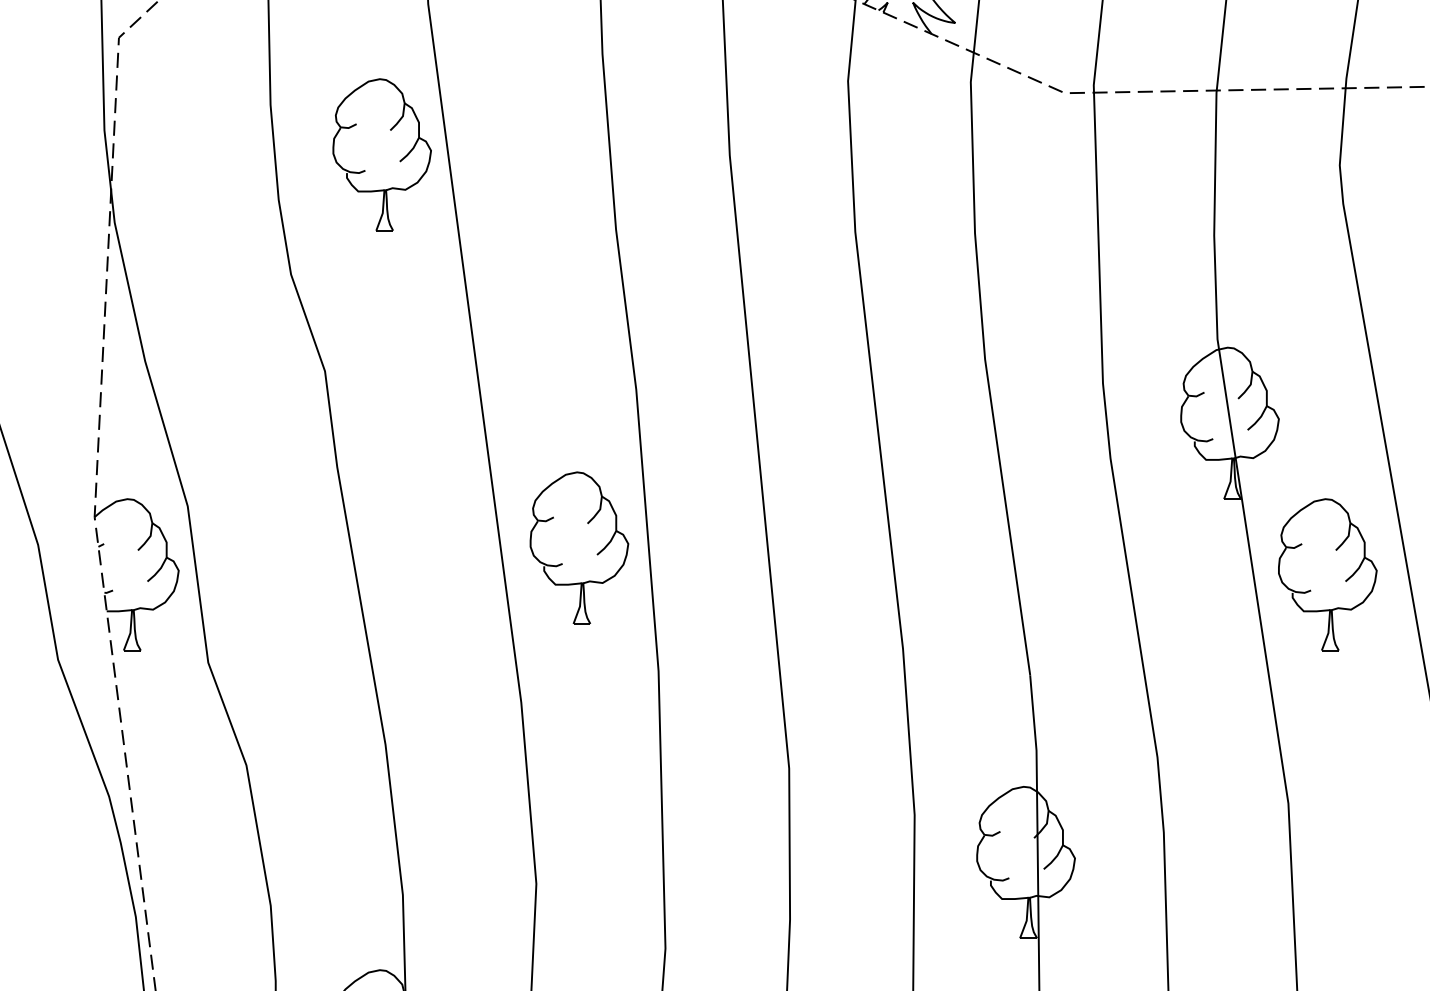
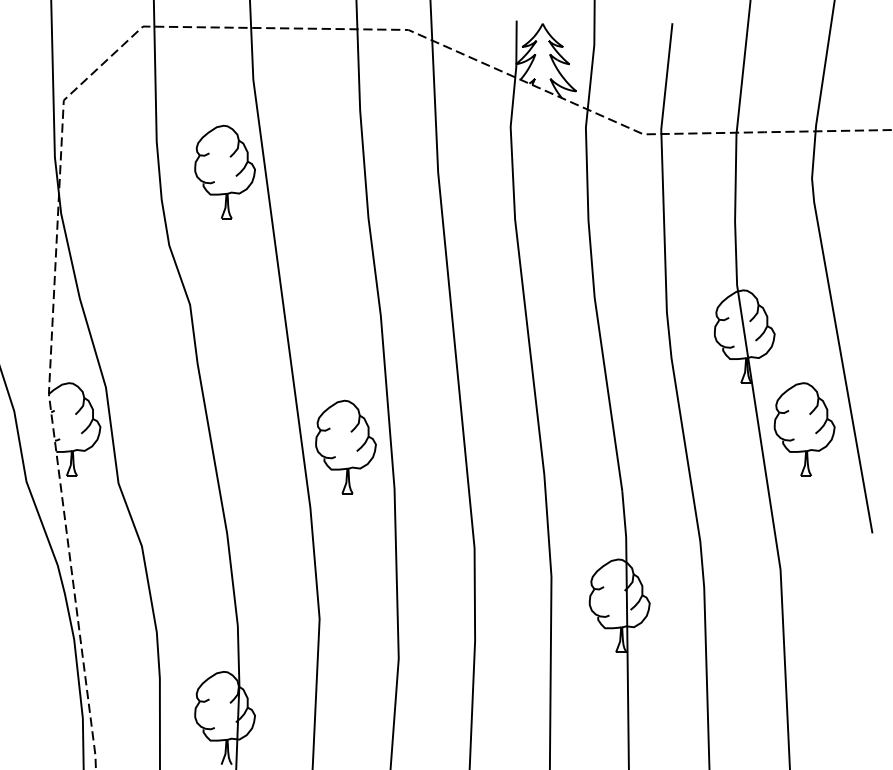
part: (578, 546) -> (345, 446), moved

